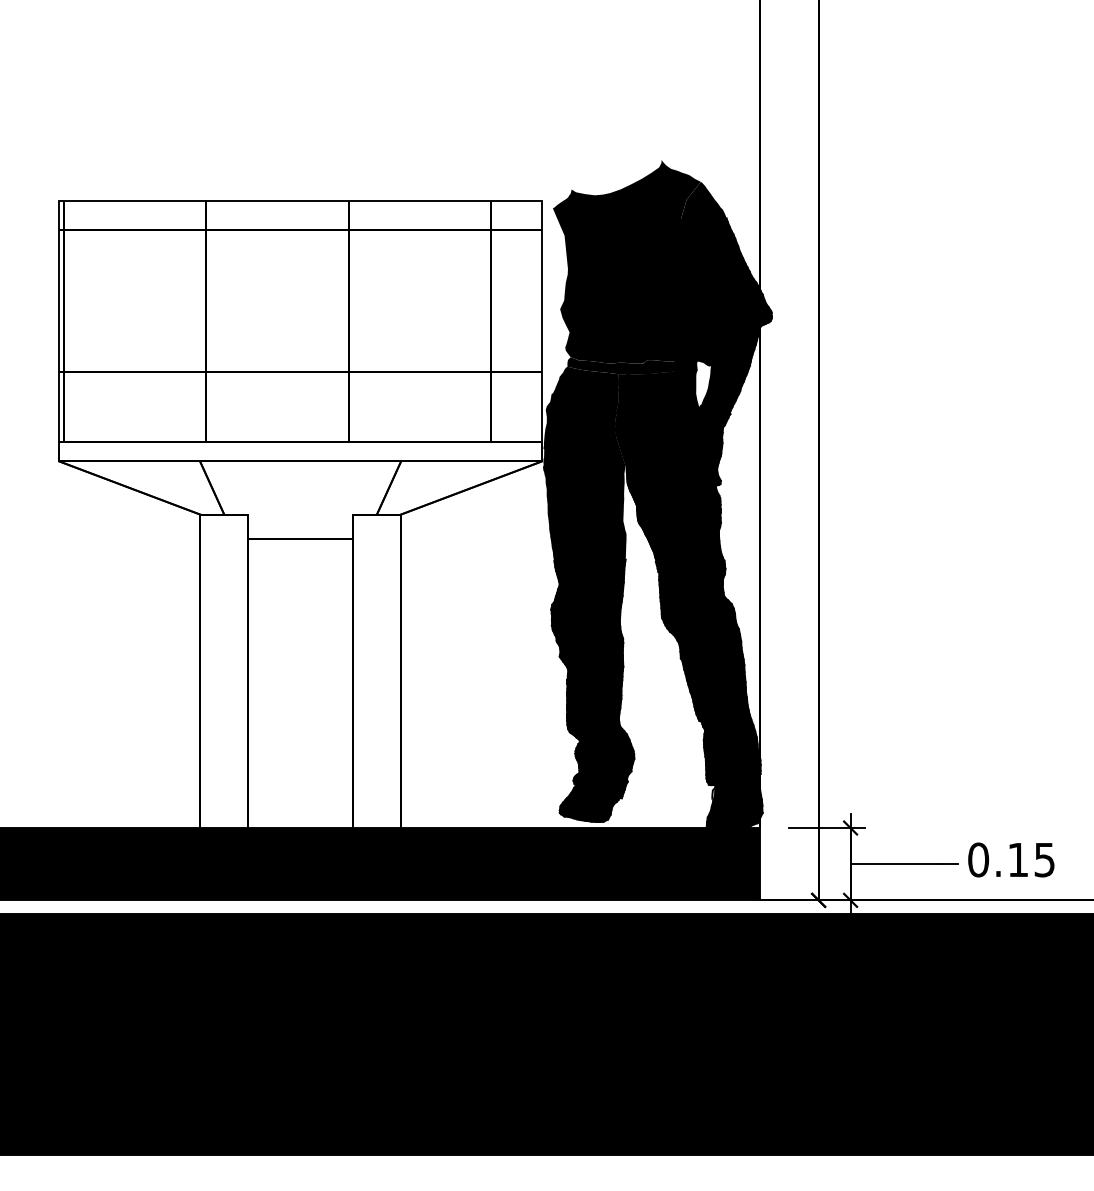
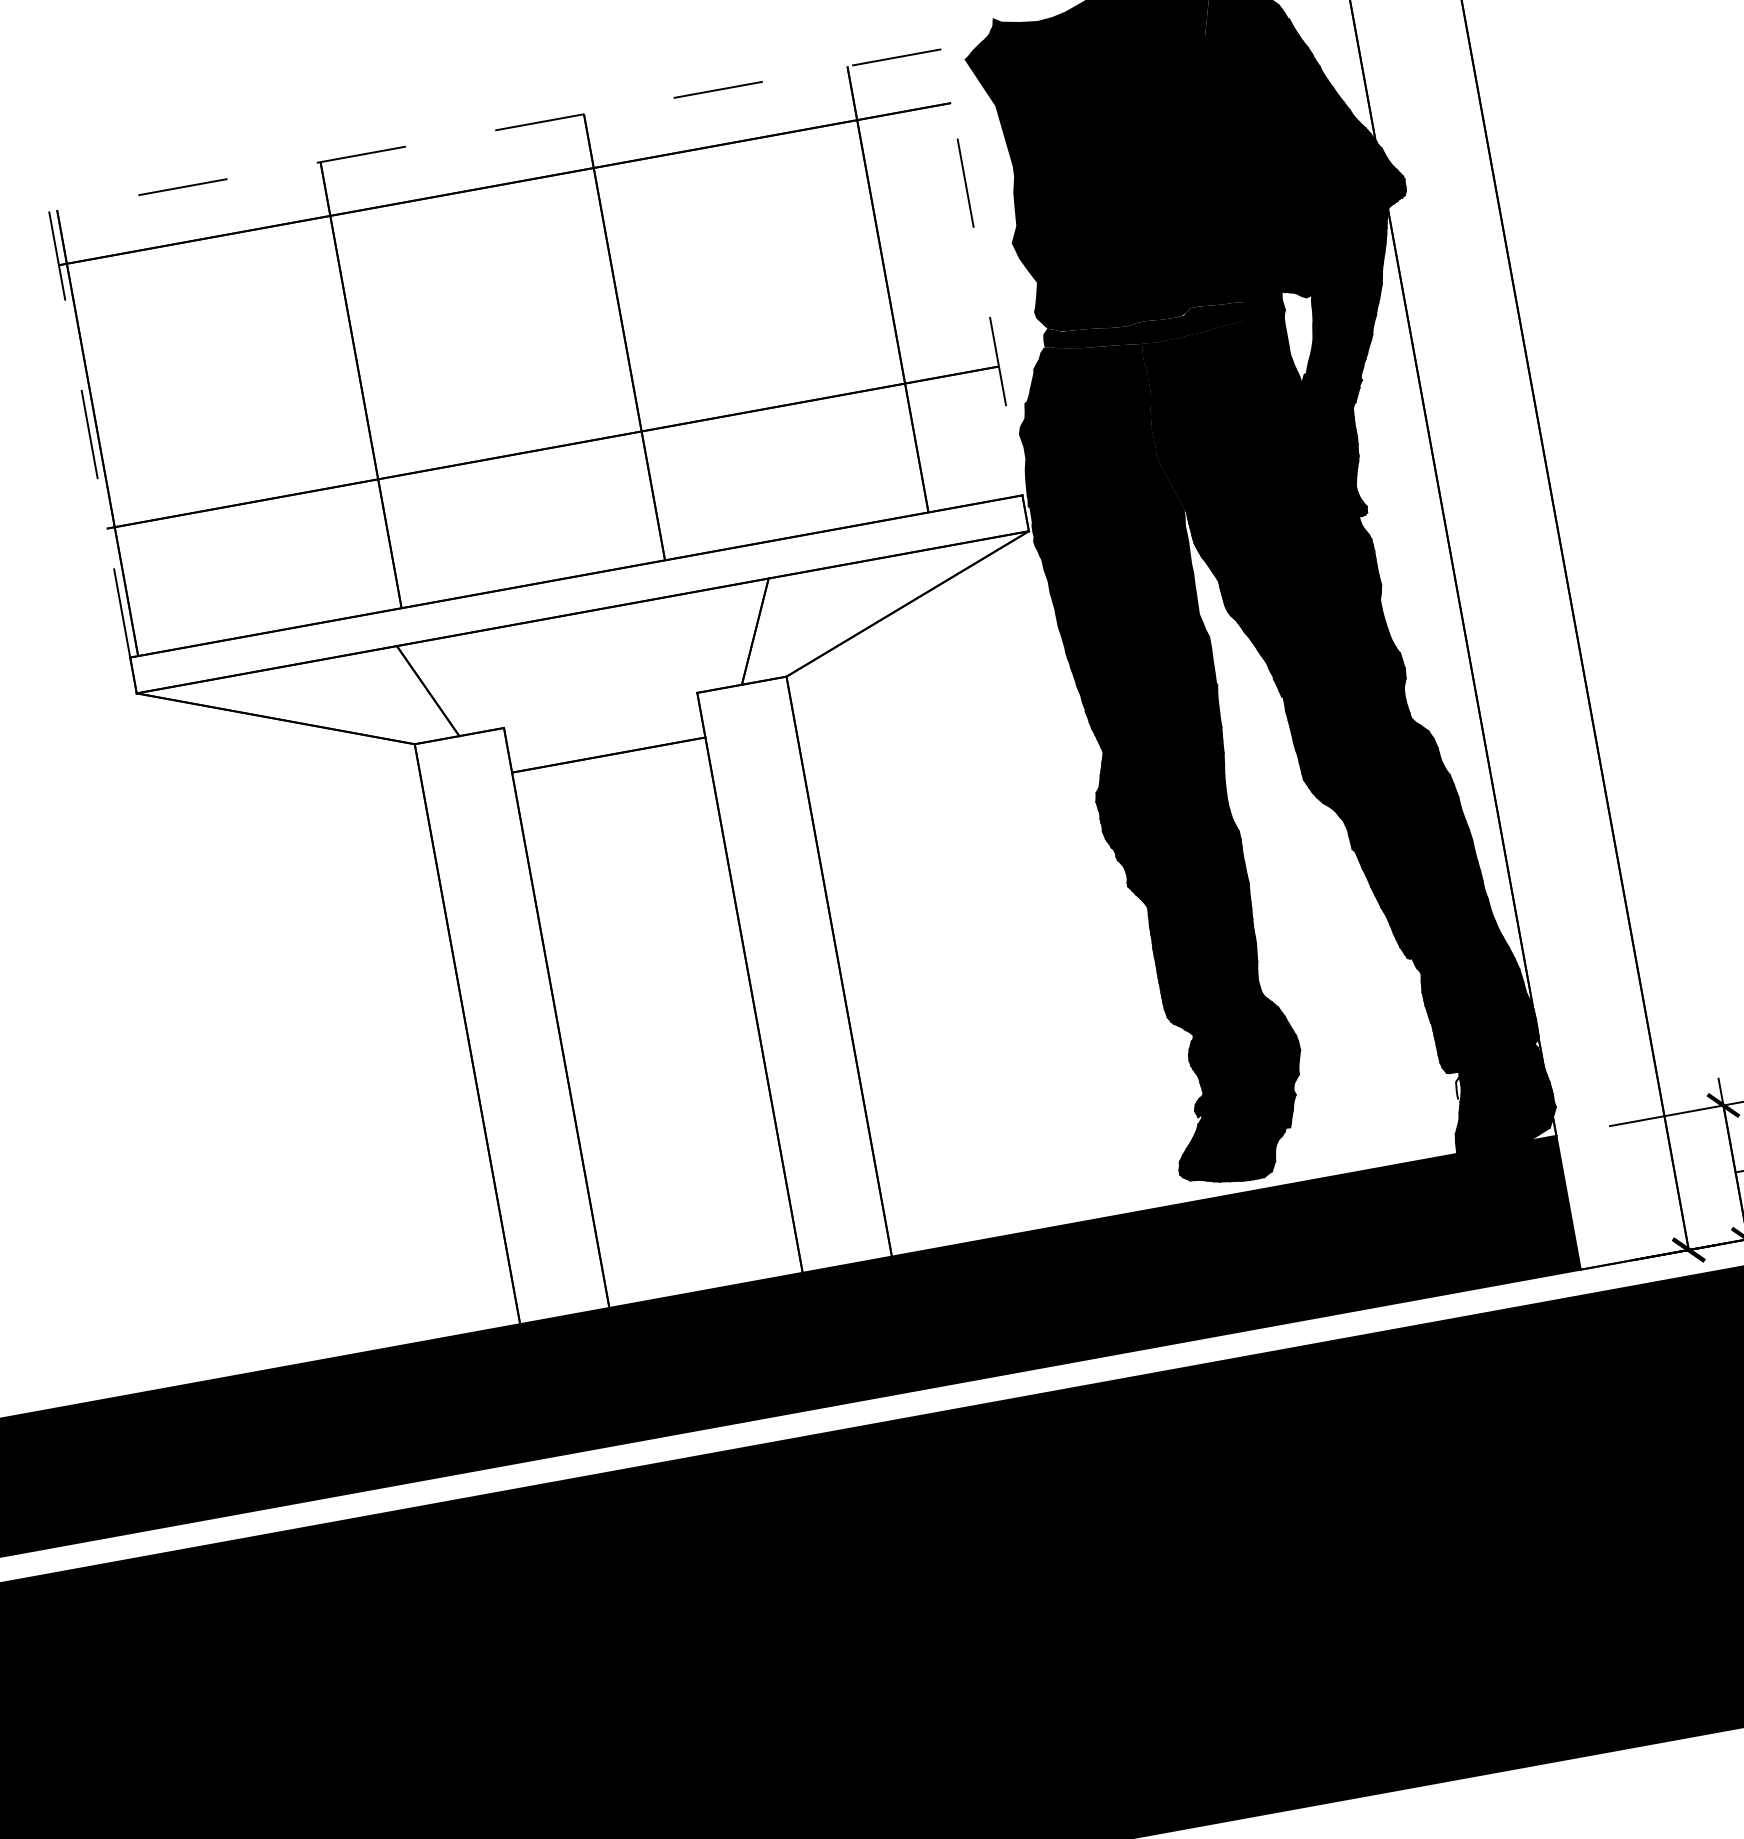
line: (301, 200) -> (496, 129), solid -> dashed

